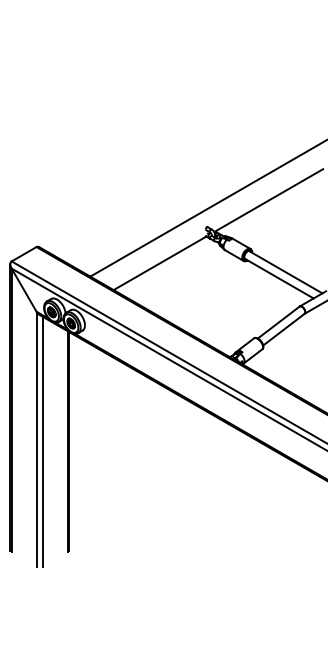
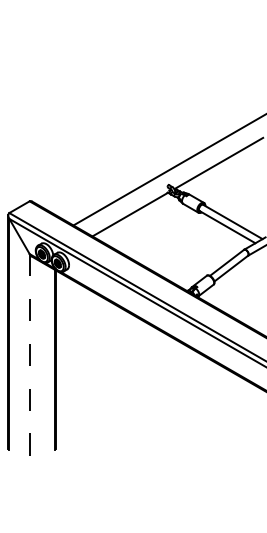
line: (36, 439) -> (29, 358), solid -> dashed
line: (42, 441) -> (34, 359), removed

